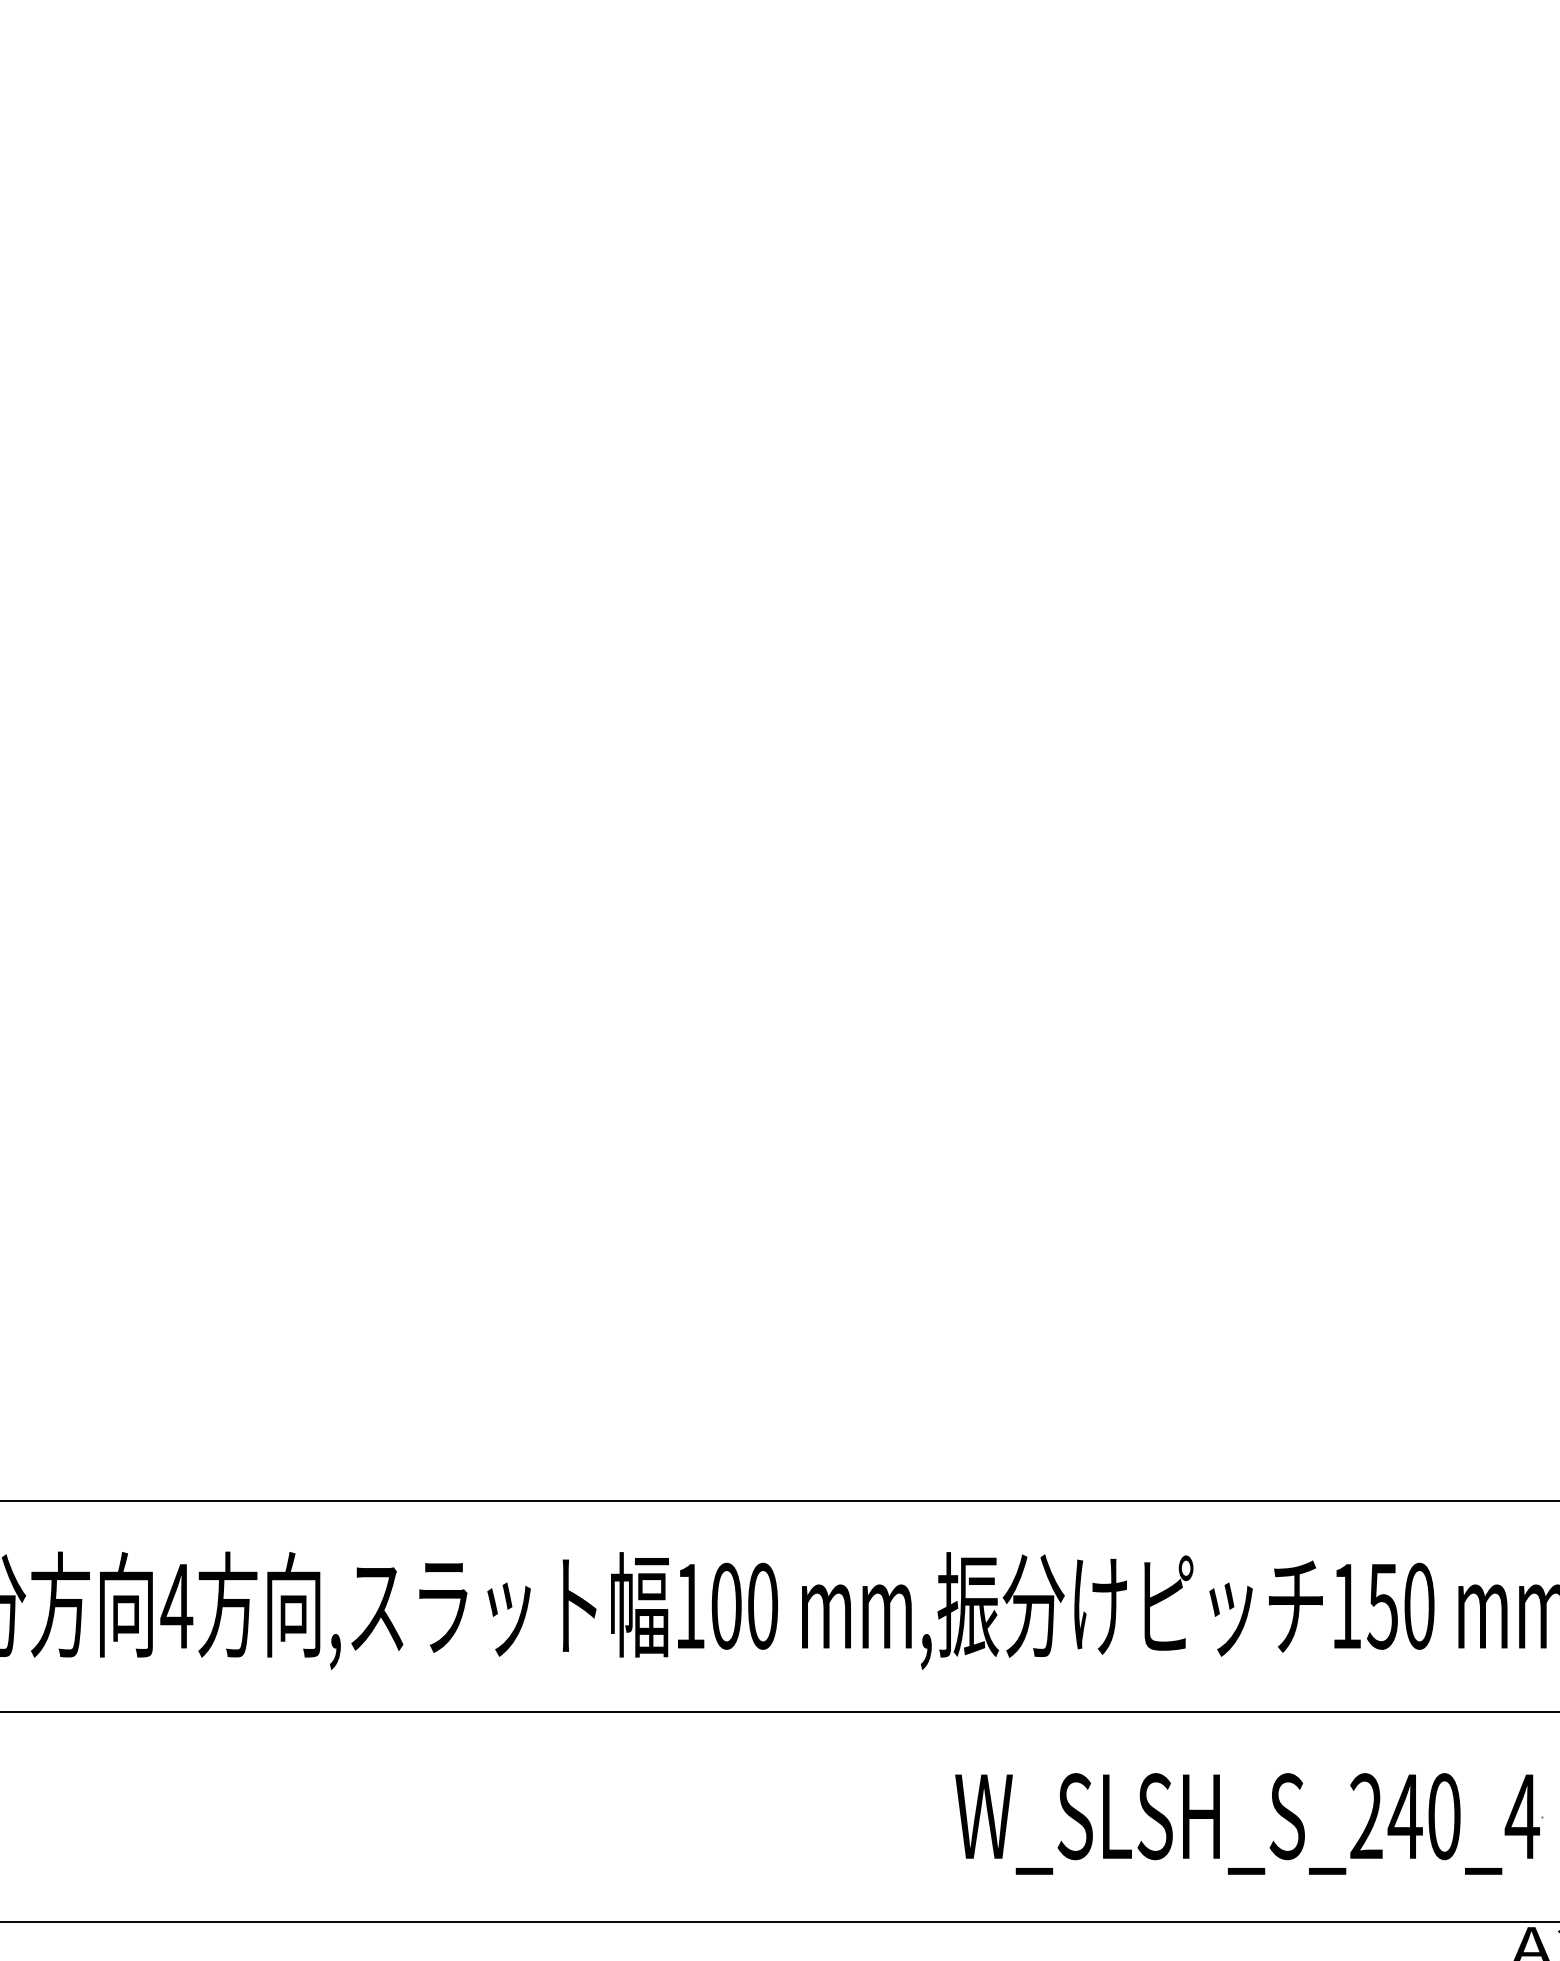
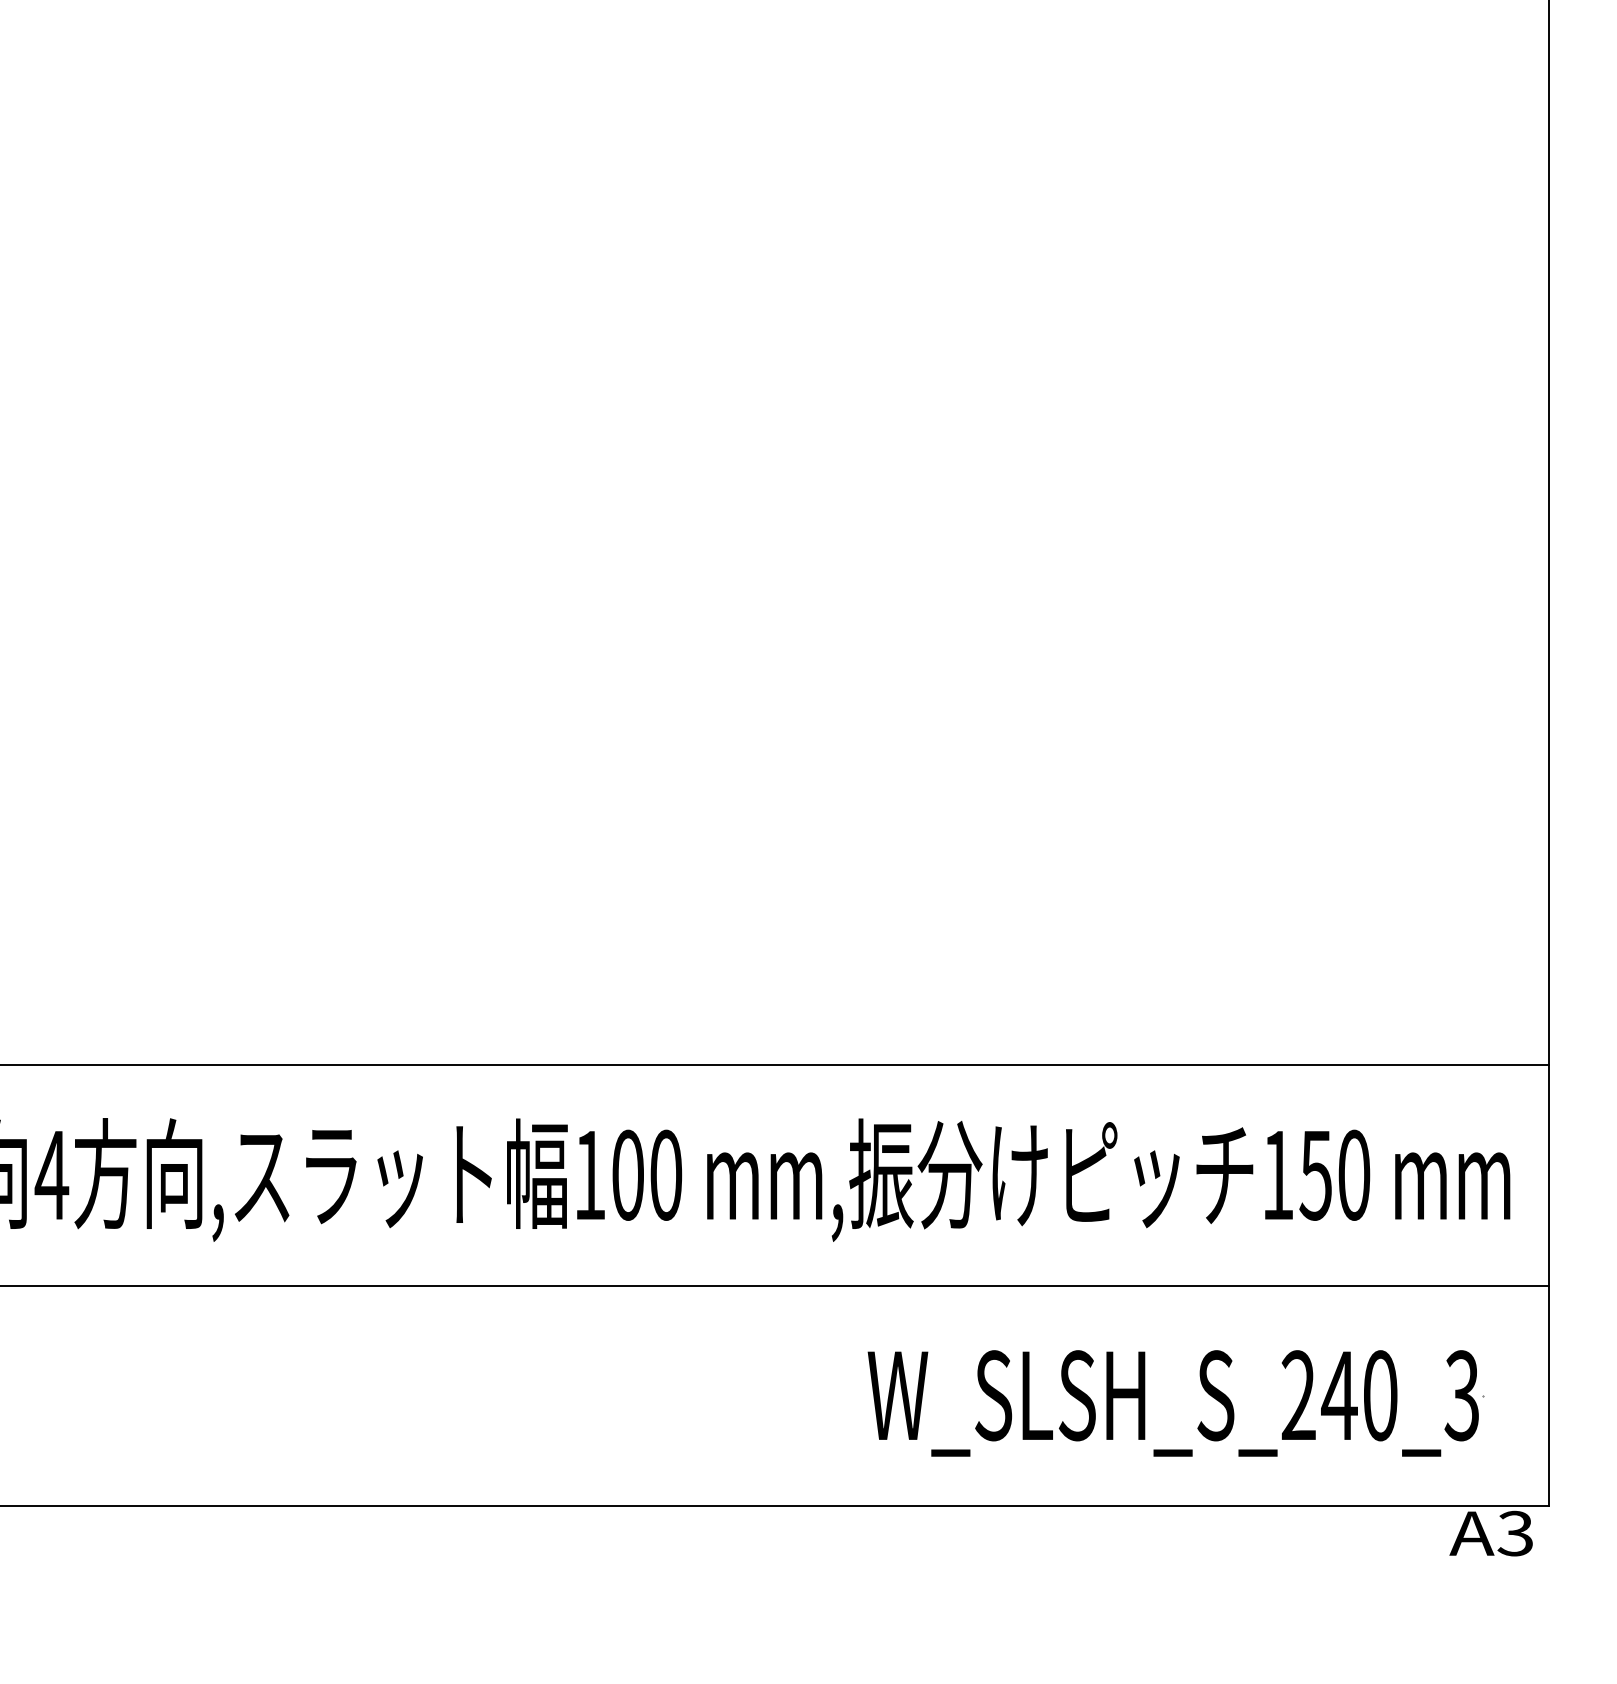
text: (1521, 1816) -> (1461, 1395), W_SLSH_S_240_4 -> W_SLSH_S_240_3

